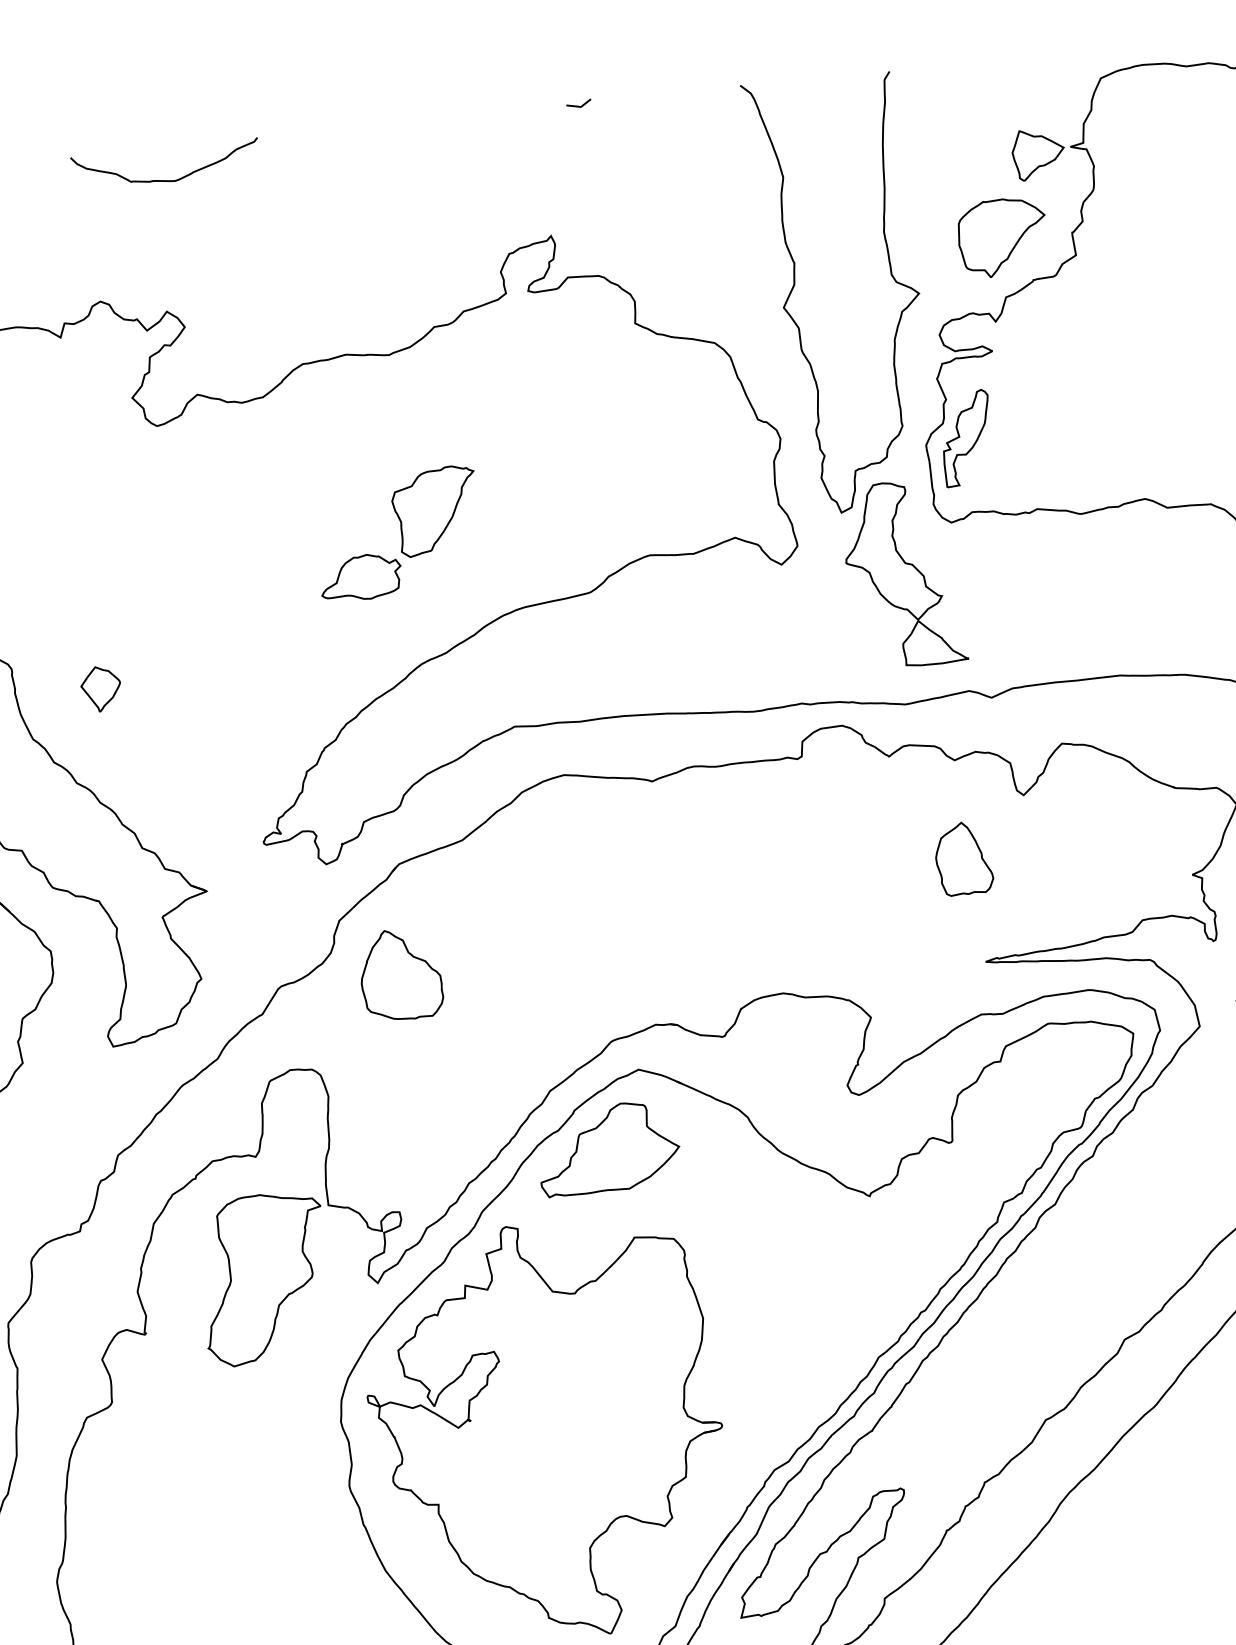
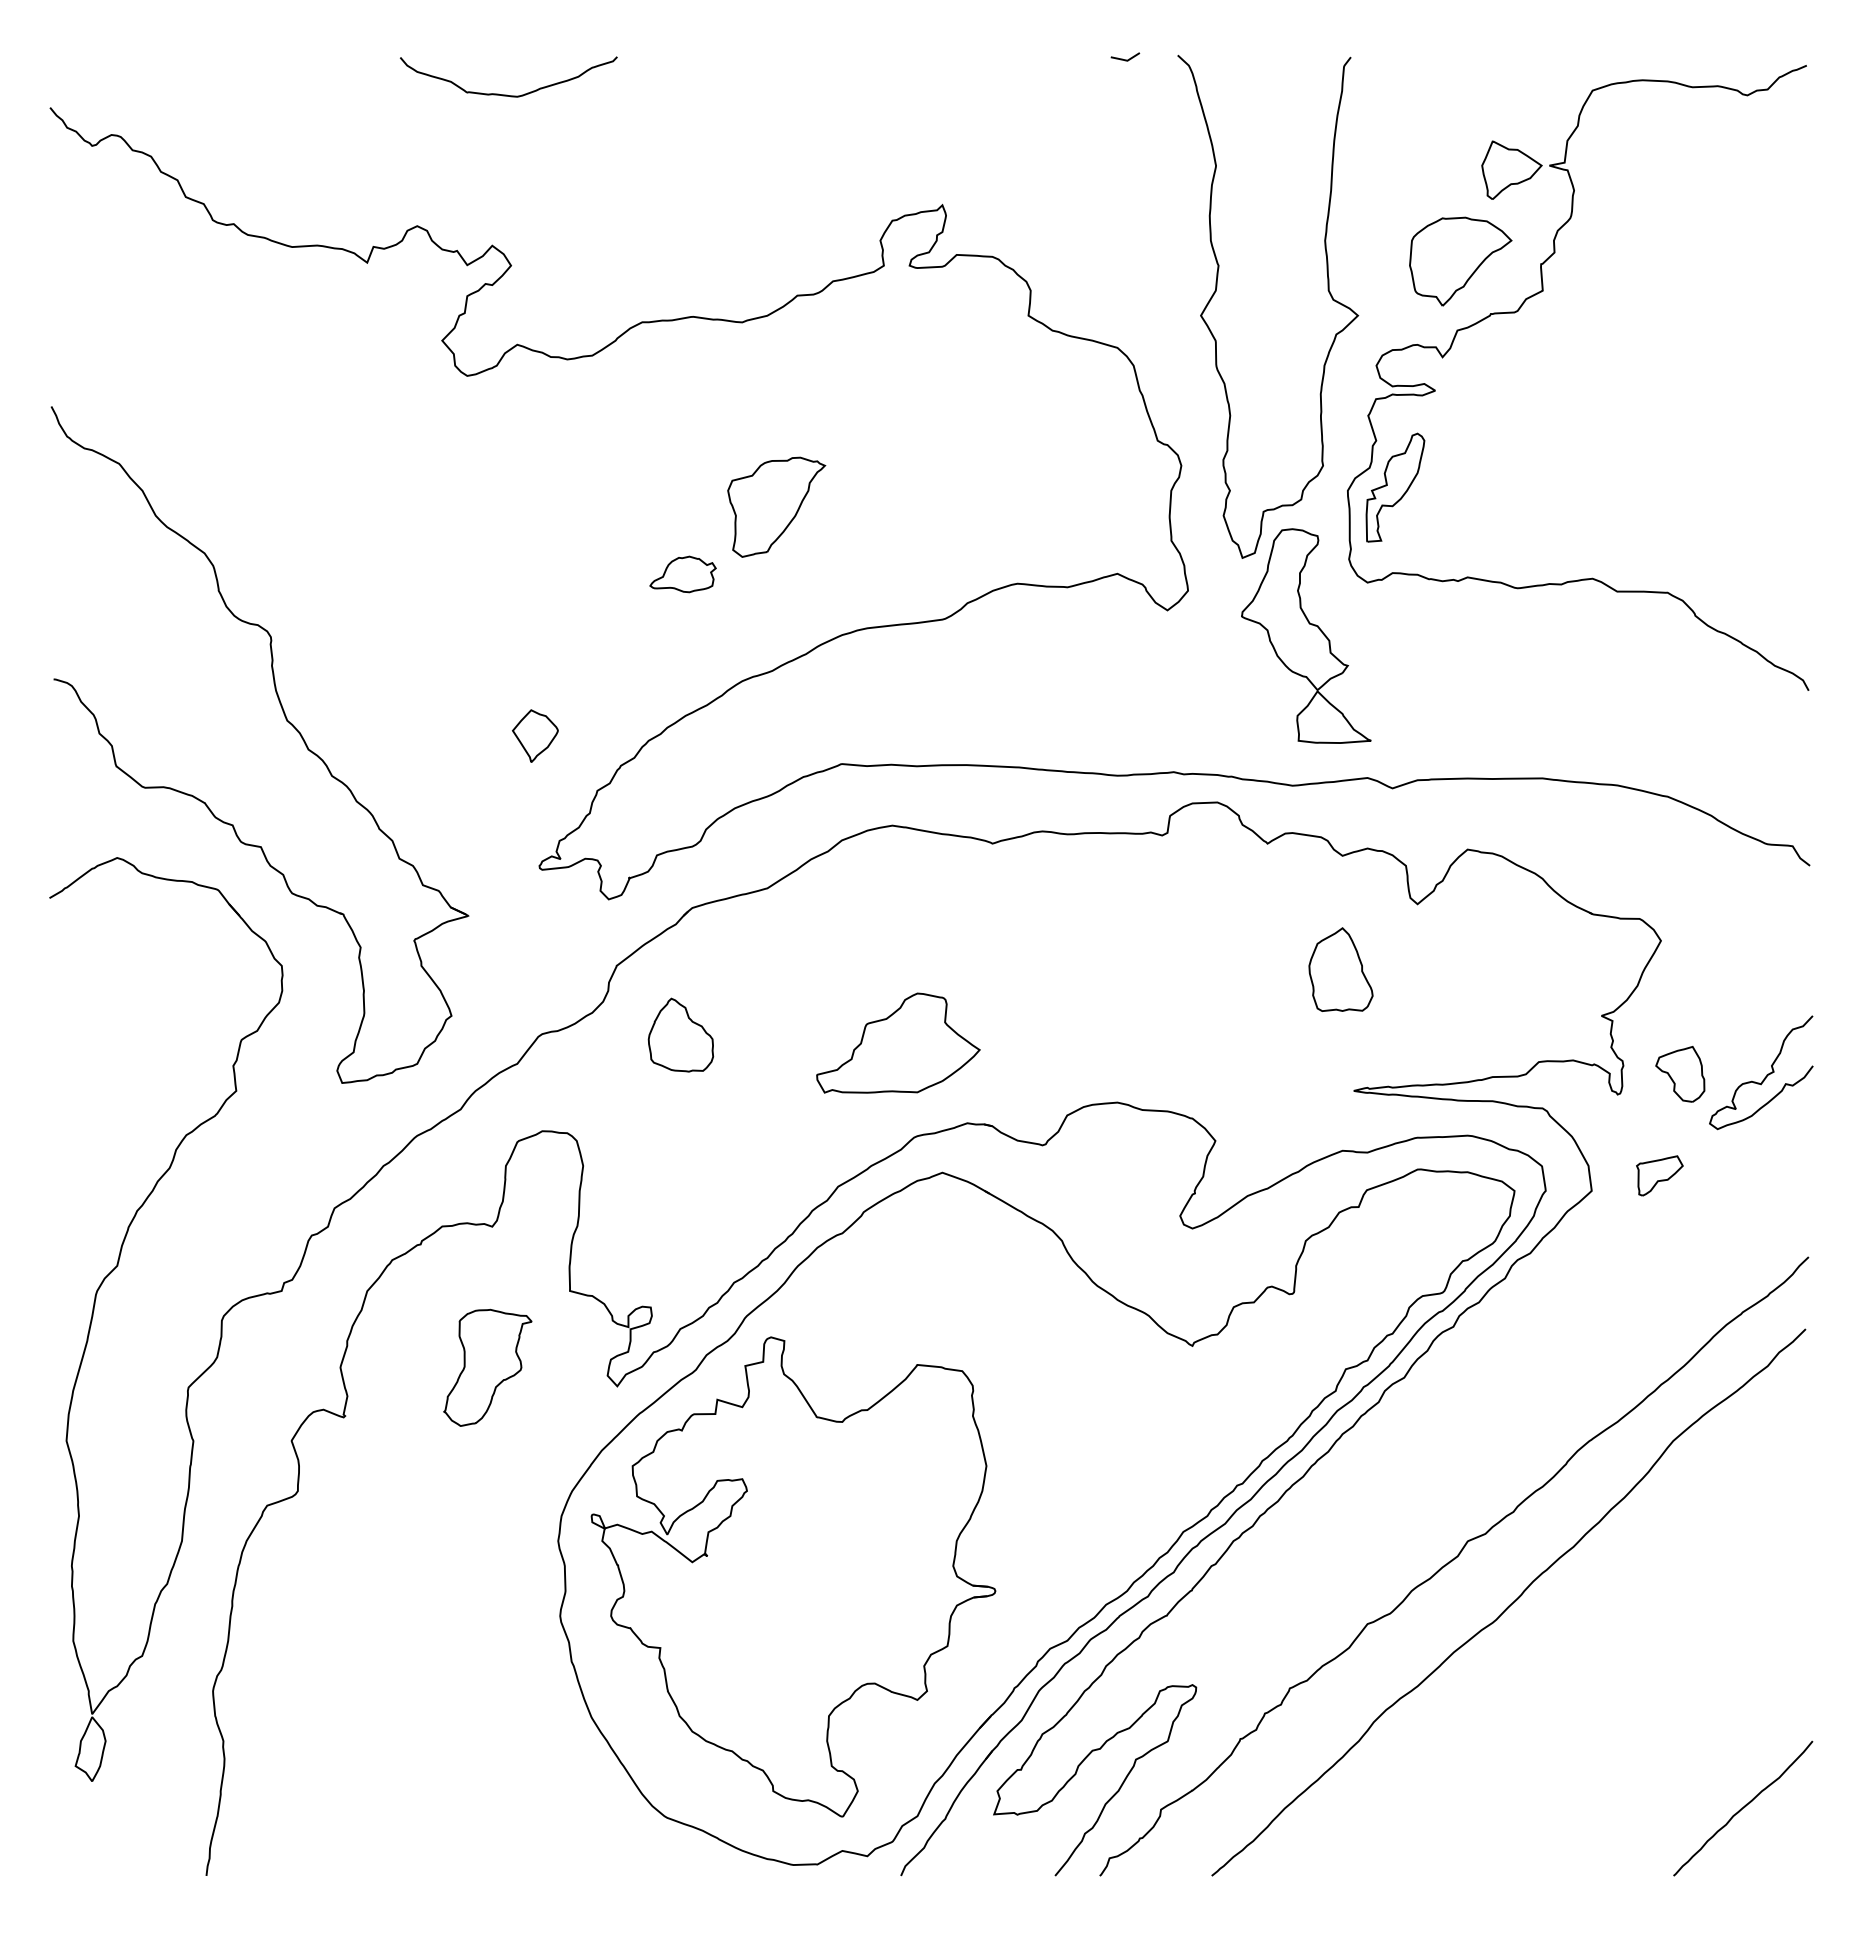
line: (579, 106) -> (1125, 59), moved
part: (360, 577) -> (682, 574), size x0.7
part: (101, 688) -> (535, 735), moved
part: (400, 975) -> (680, 1035), size x0.7
part: (608, 1147) -> (898, 1042), moved
part: (264, 1278) -> (487, 1367), size x0.6

